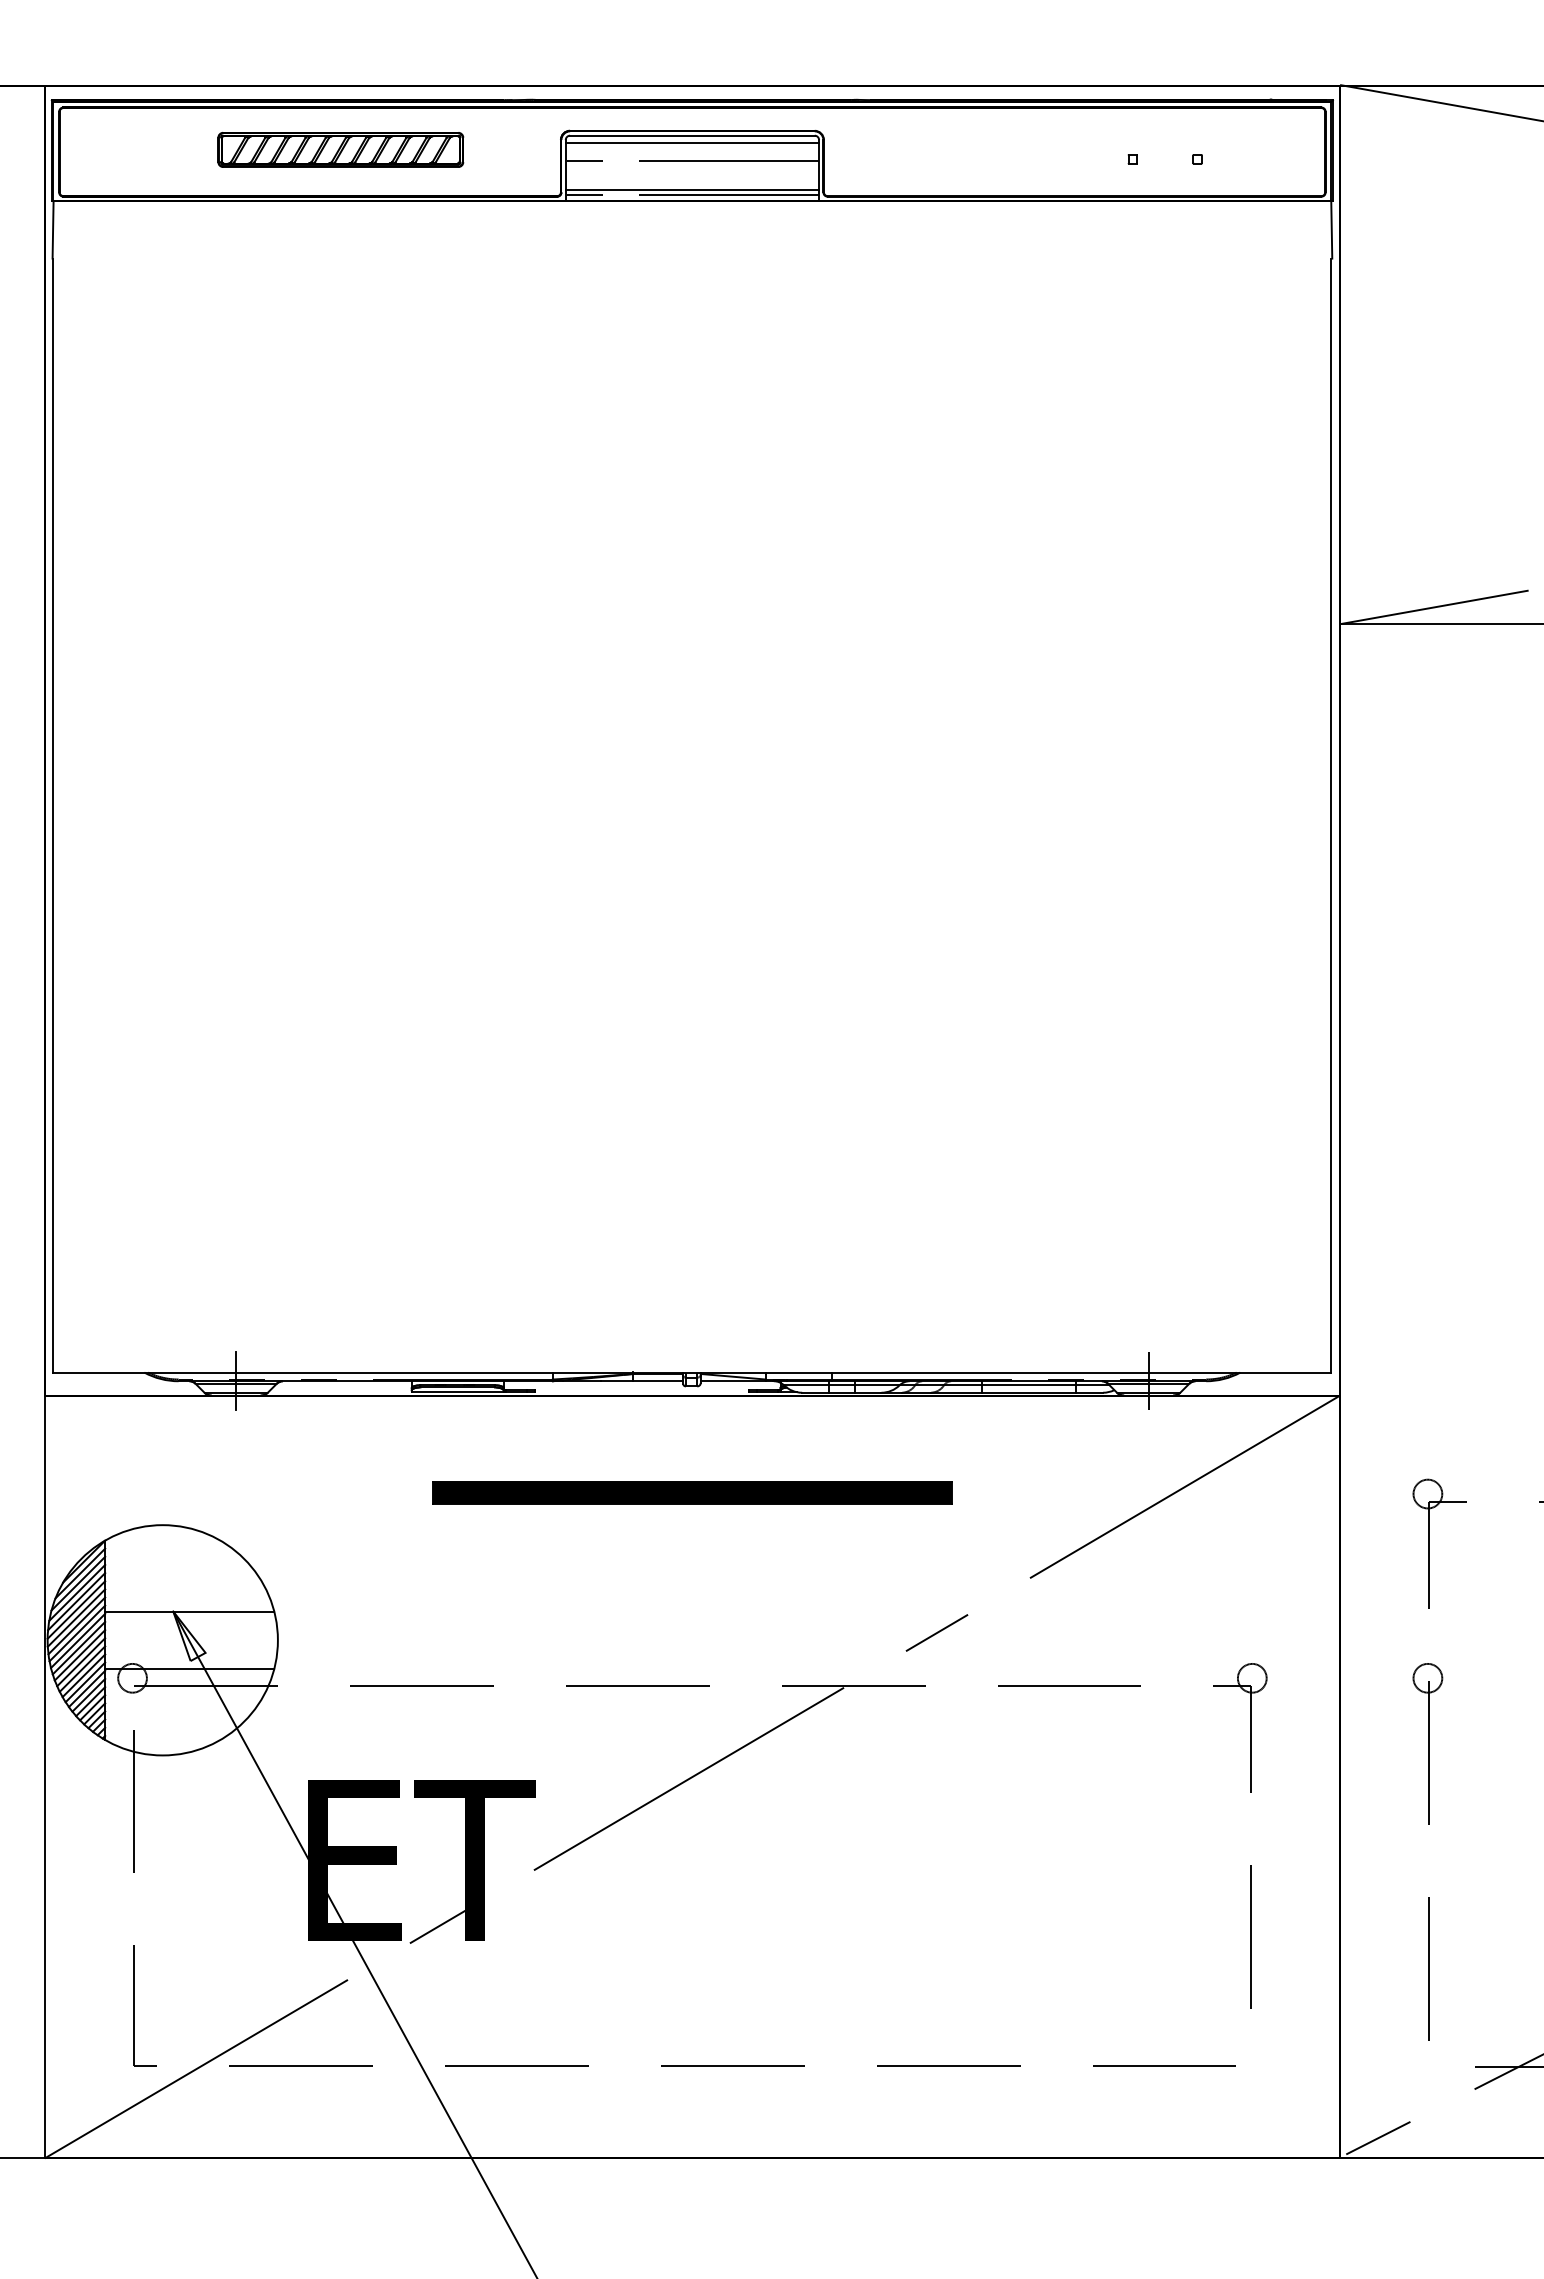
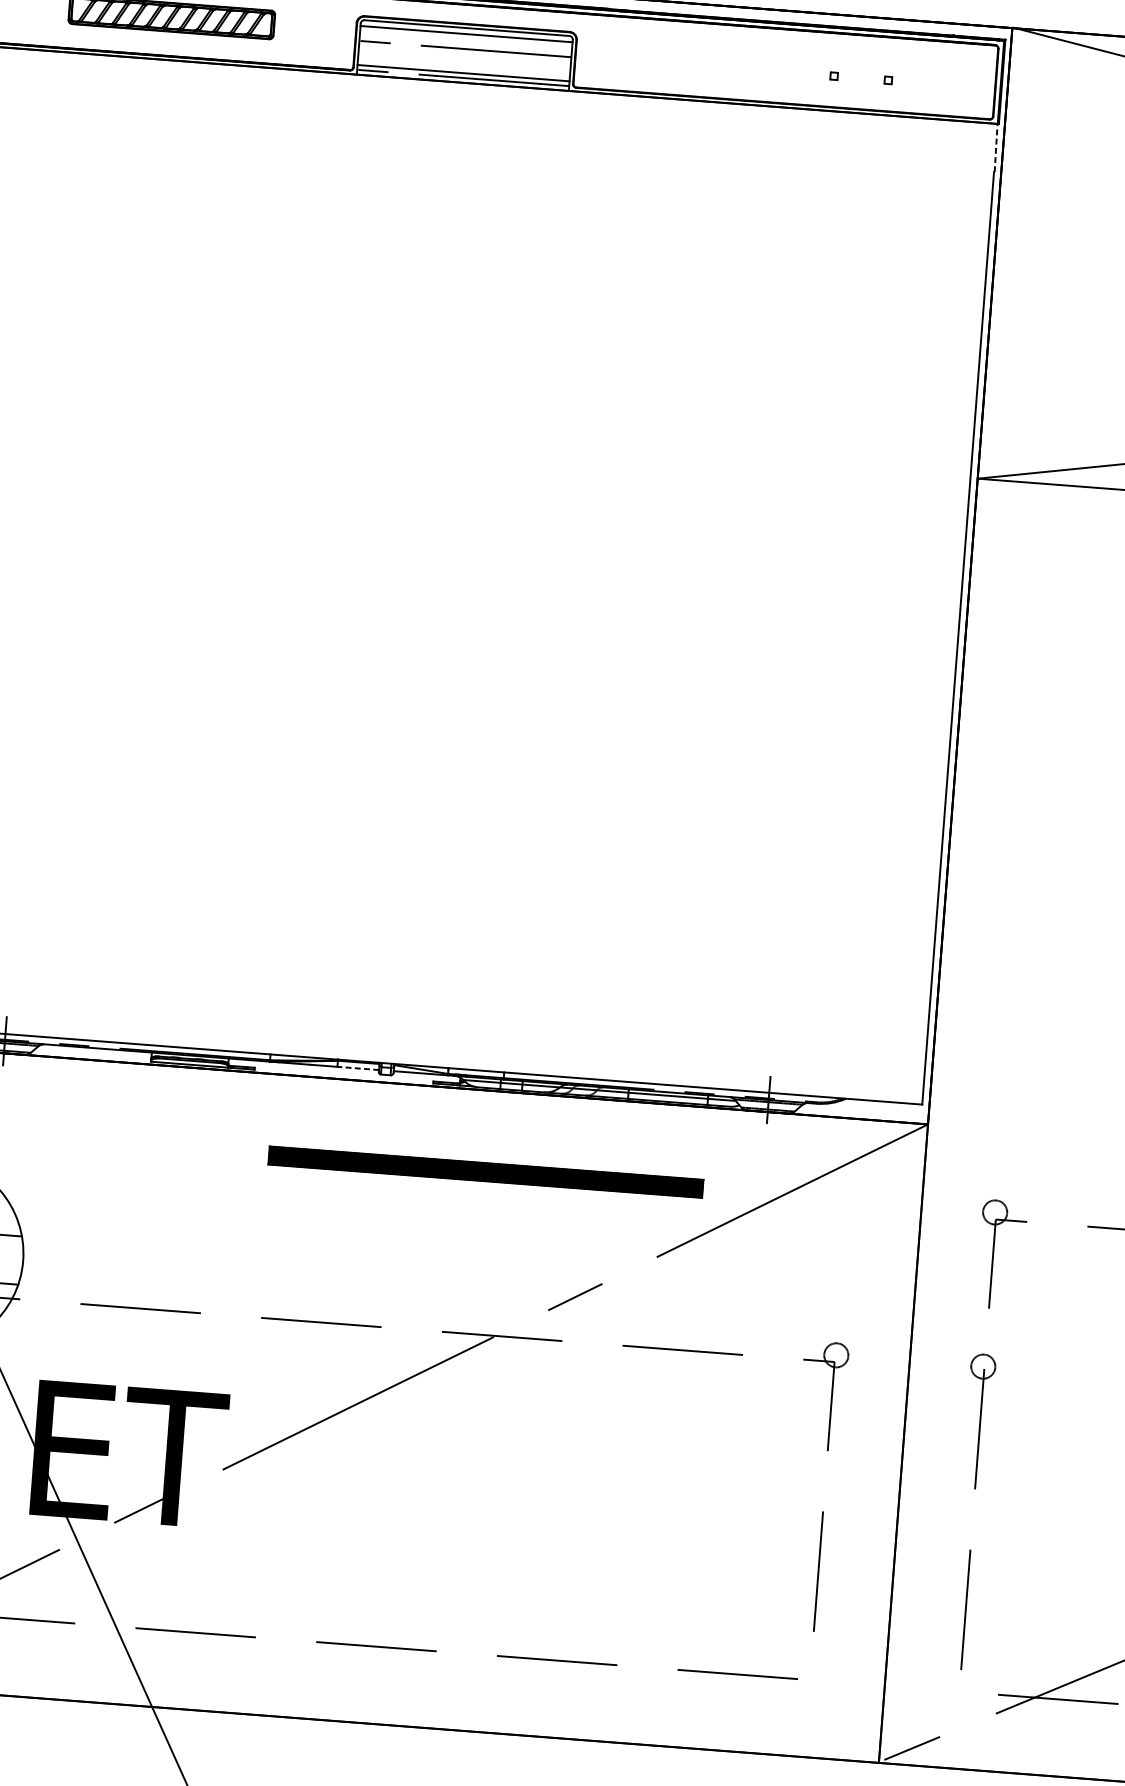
line: (1331, 229) -> (995, 147), solid -> dashed
line: (658, 1381) -> (358, 1068), solid -> dashed
part: (692, 1492) -> (486, 1171), moved

